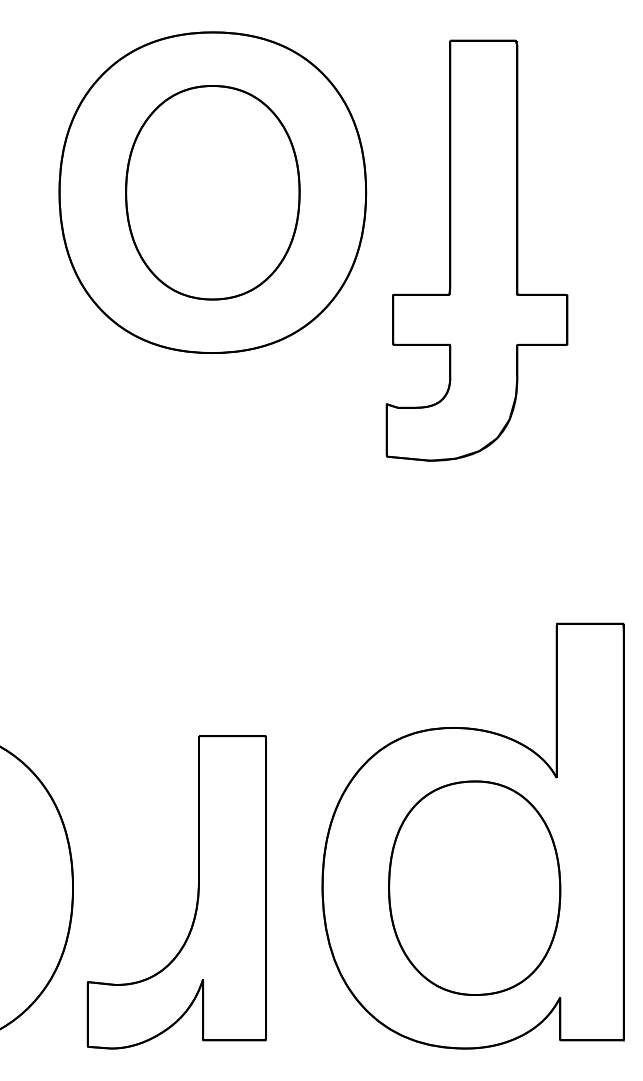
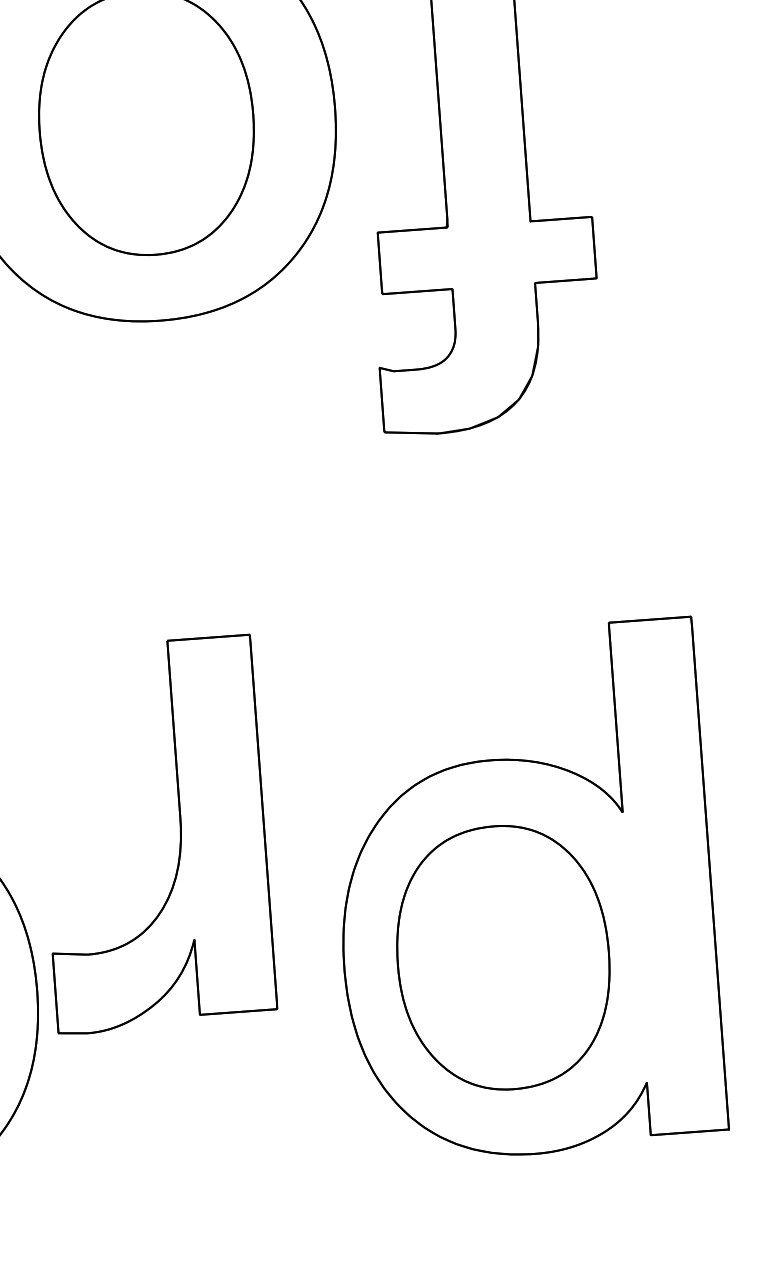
part: (474, 887) -> (503, 956), moved
part: (197, 892) -> (179, 833), moved

